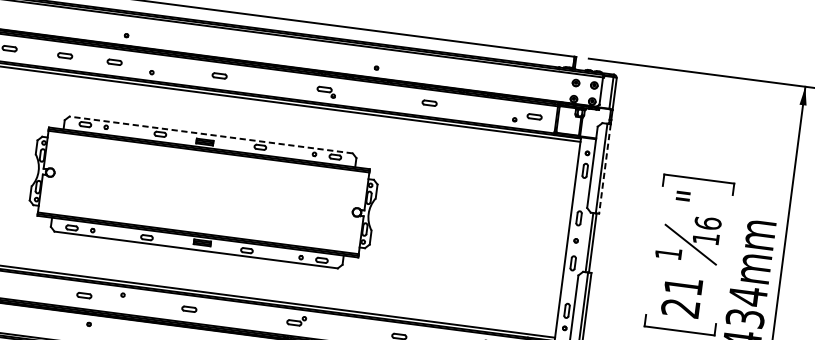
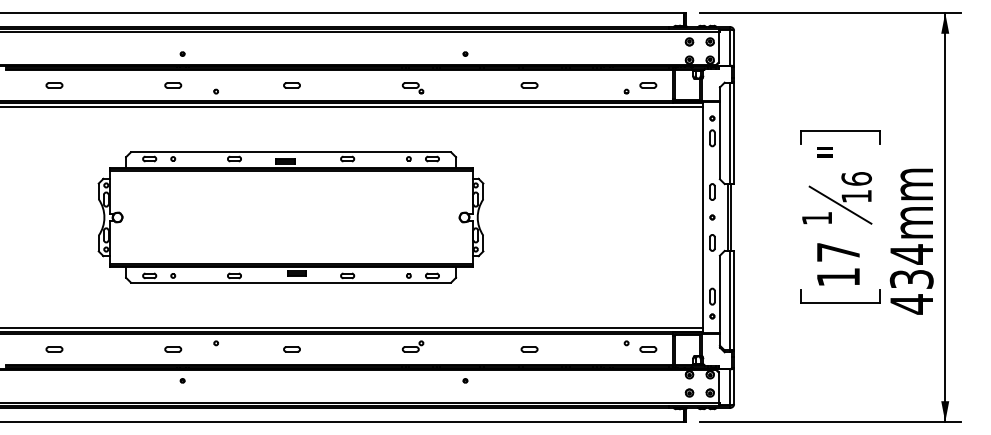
part: (65, 55) -> (117, 85), removed
line: (210, 134) -> (290, 152), dashed -> solid
line: (605, 169) -> (734, 133), dashed -> solid
text: (681, 296) -> (837, 264), 21 -> 17

